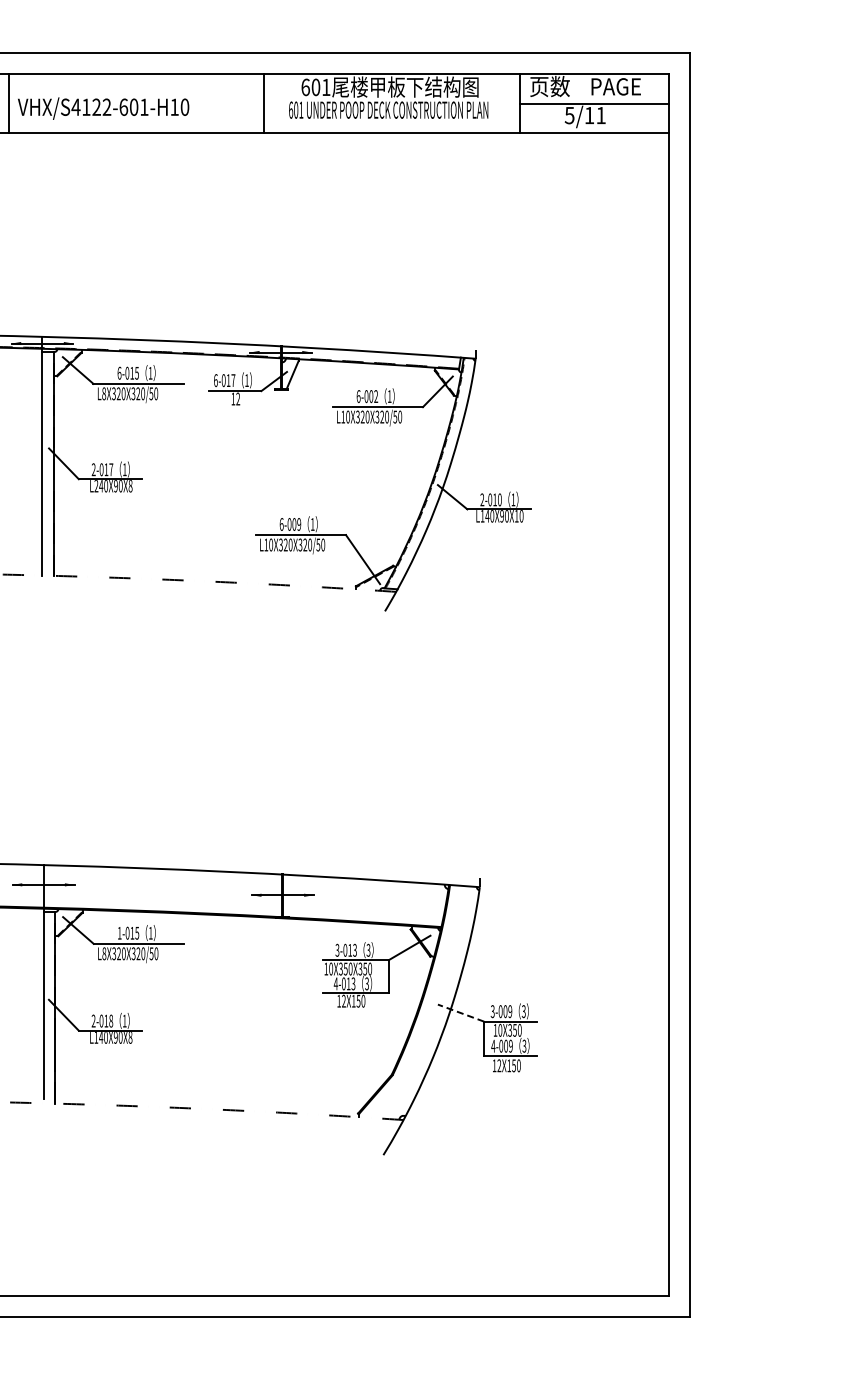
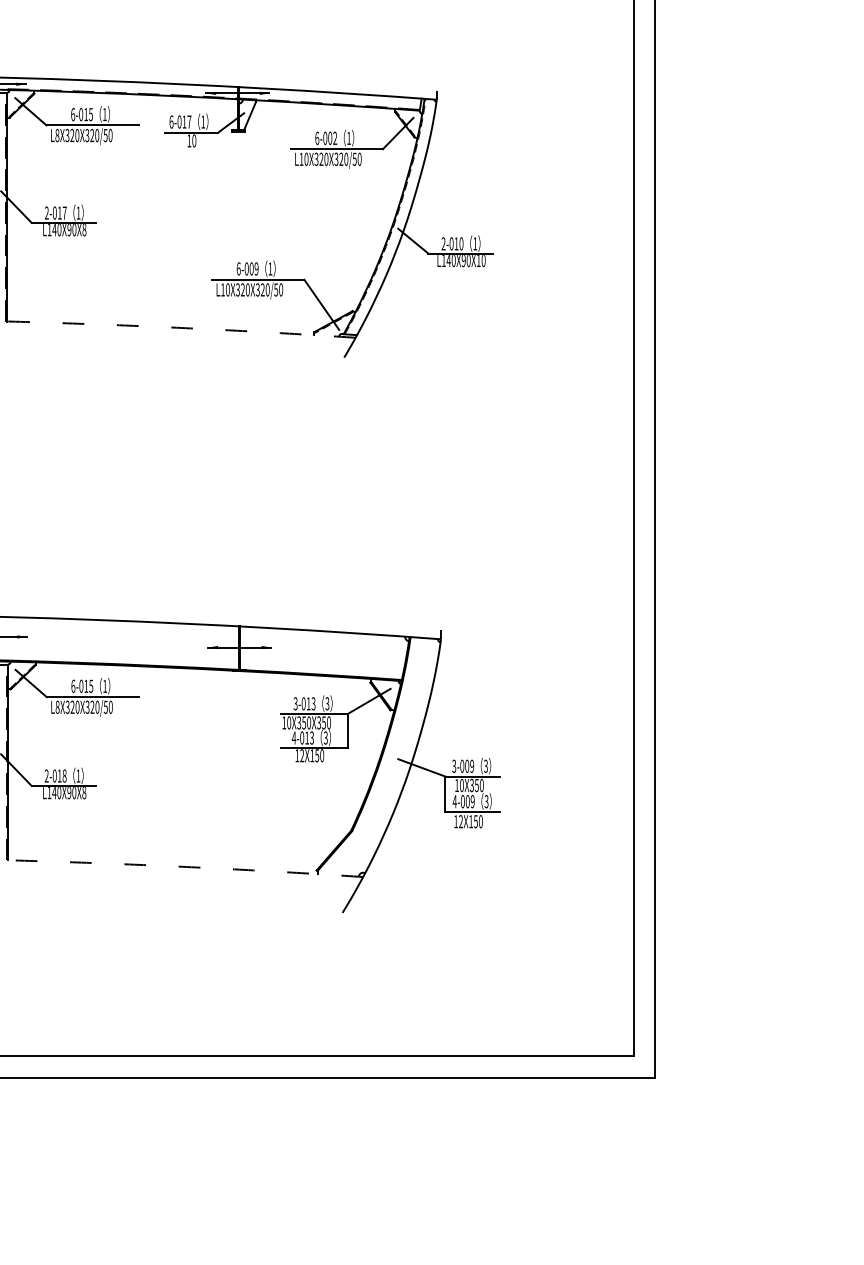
text: (238, 398) -> (194, 140), 12 -> 10
text: (96, 486) -> (49, 230), L240X90X8 -> L140X90X8
text: (119, 932) -> (73, 685), 1-015 -> 6-015
line: (461, 1013) -> (422, 768), dashed -> solid

